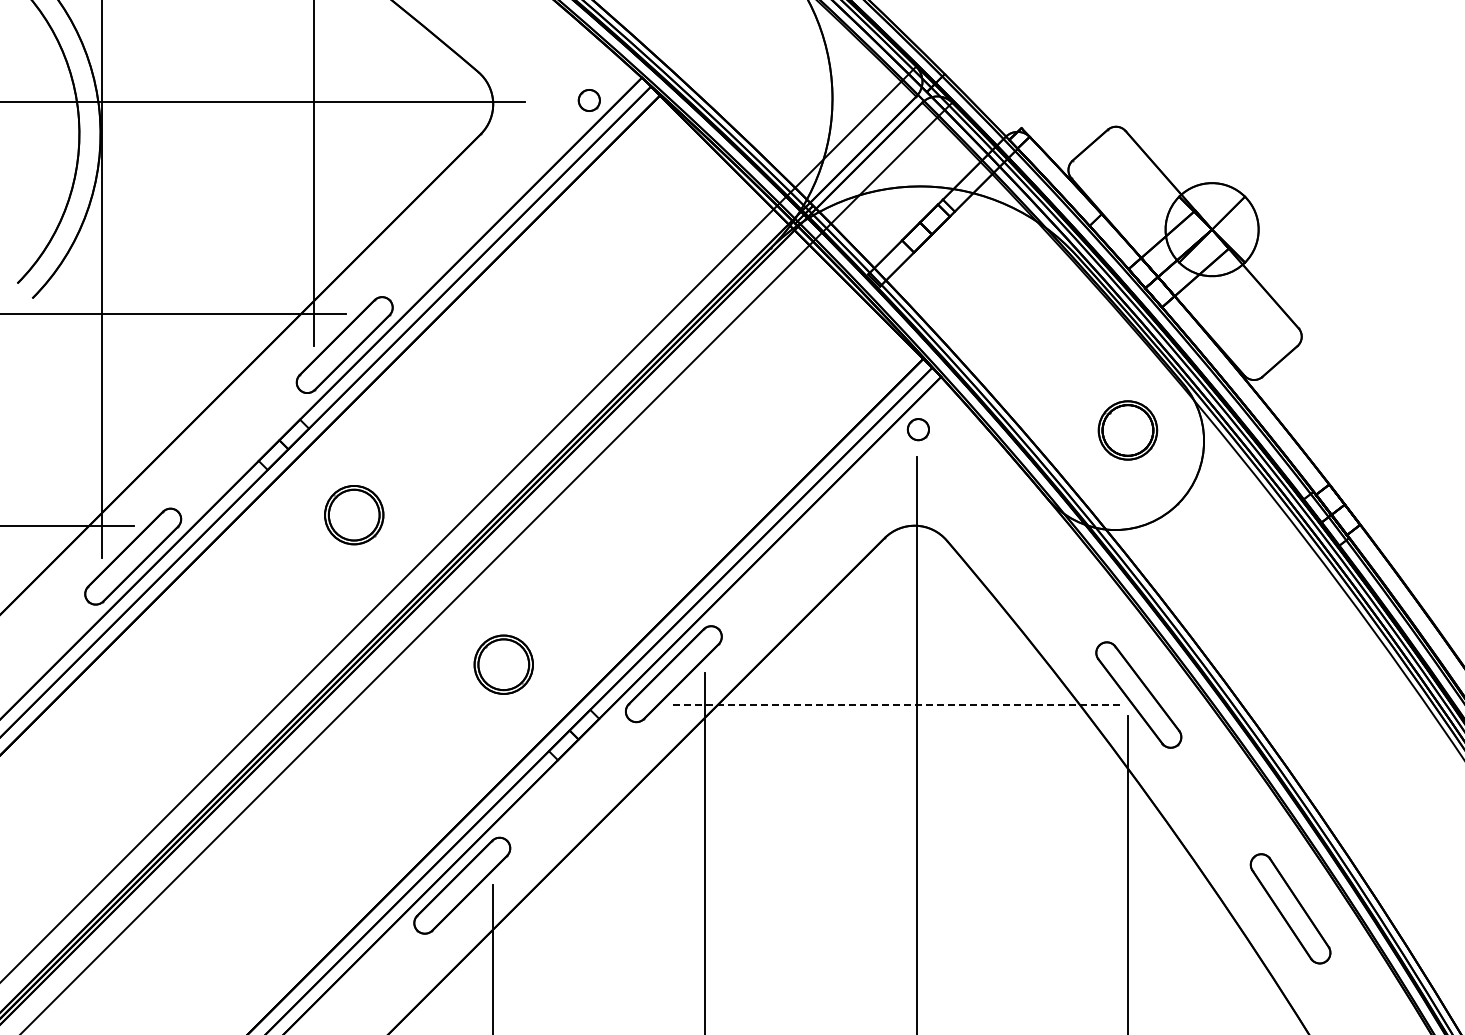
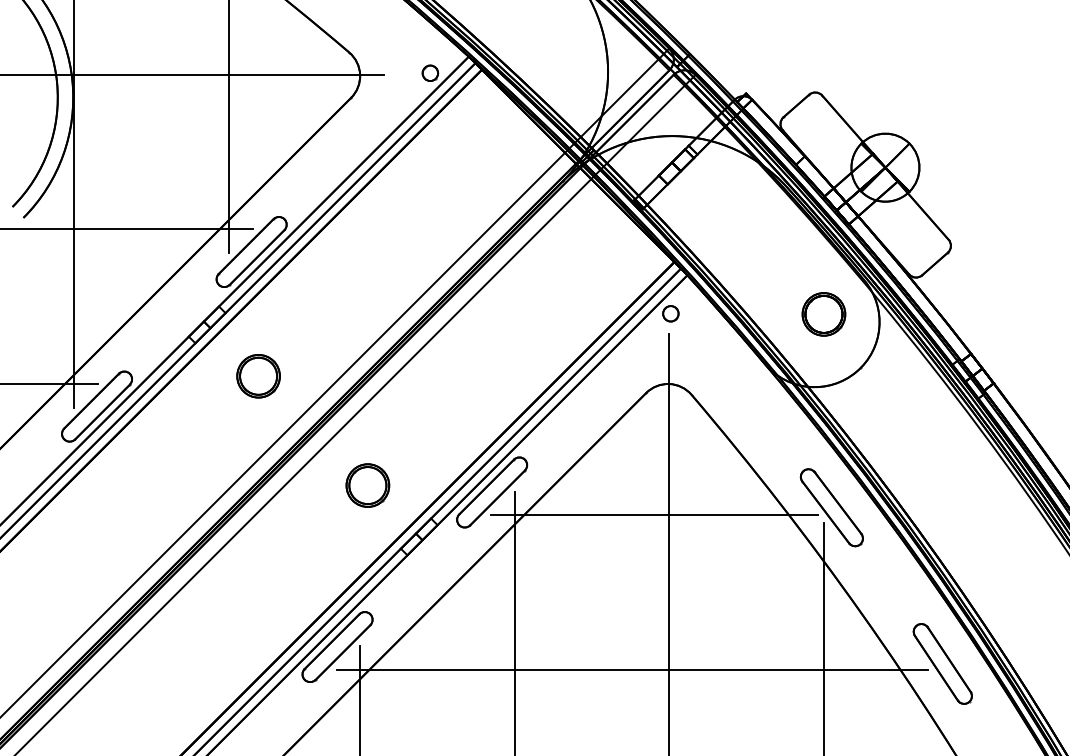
line: (896, 705) -> (654, 515), dashed -> solid
line: (865, 916) -> (632, 669), added

